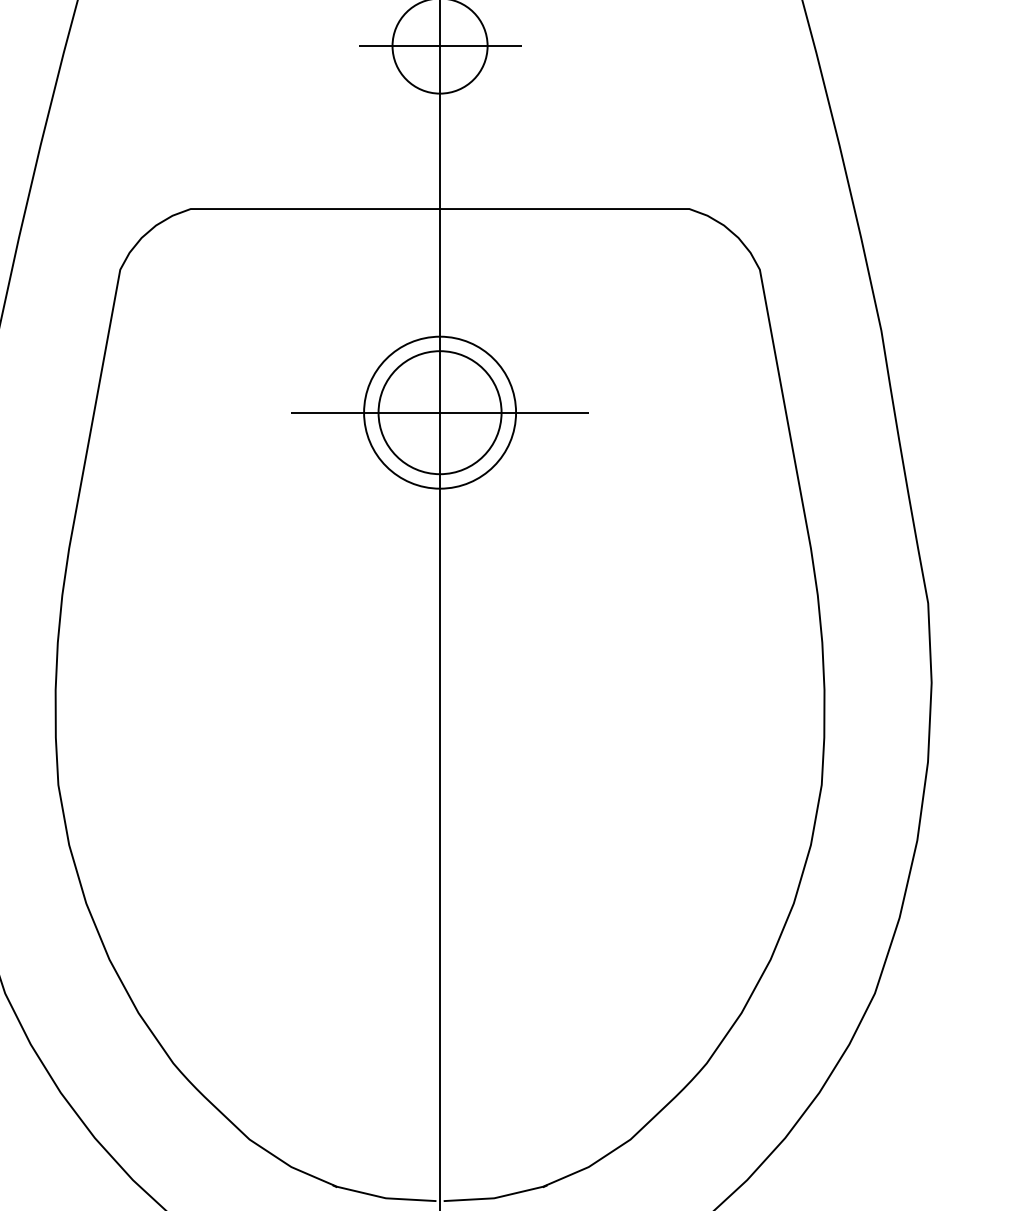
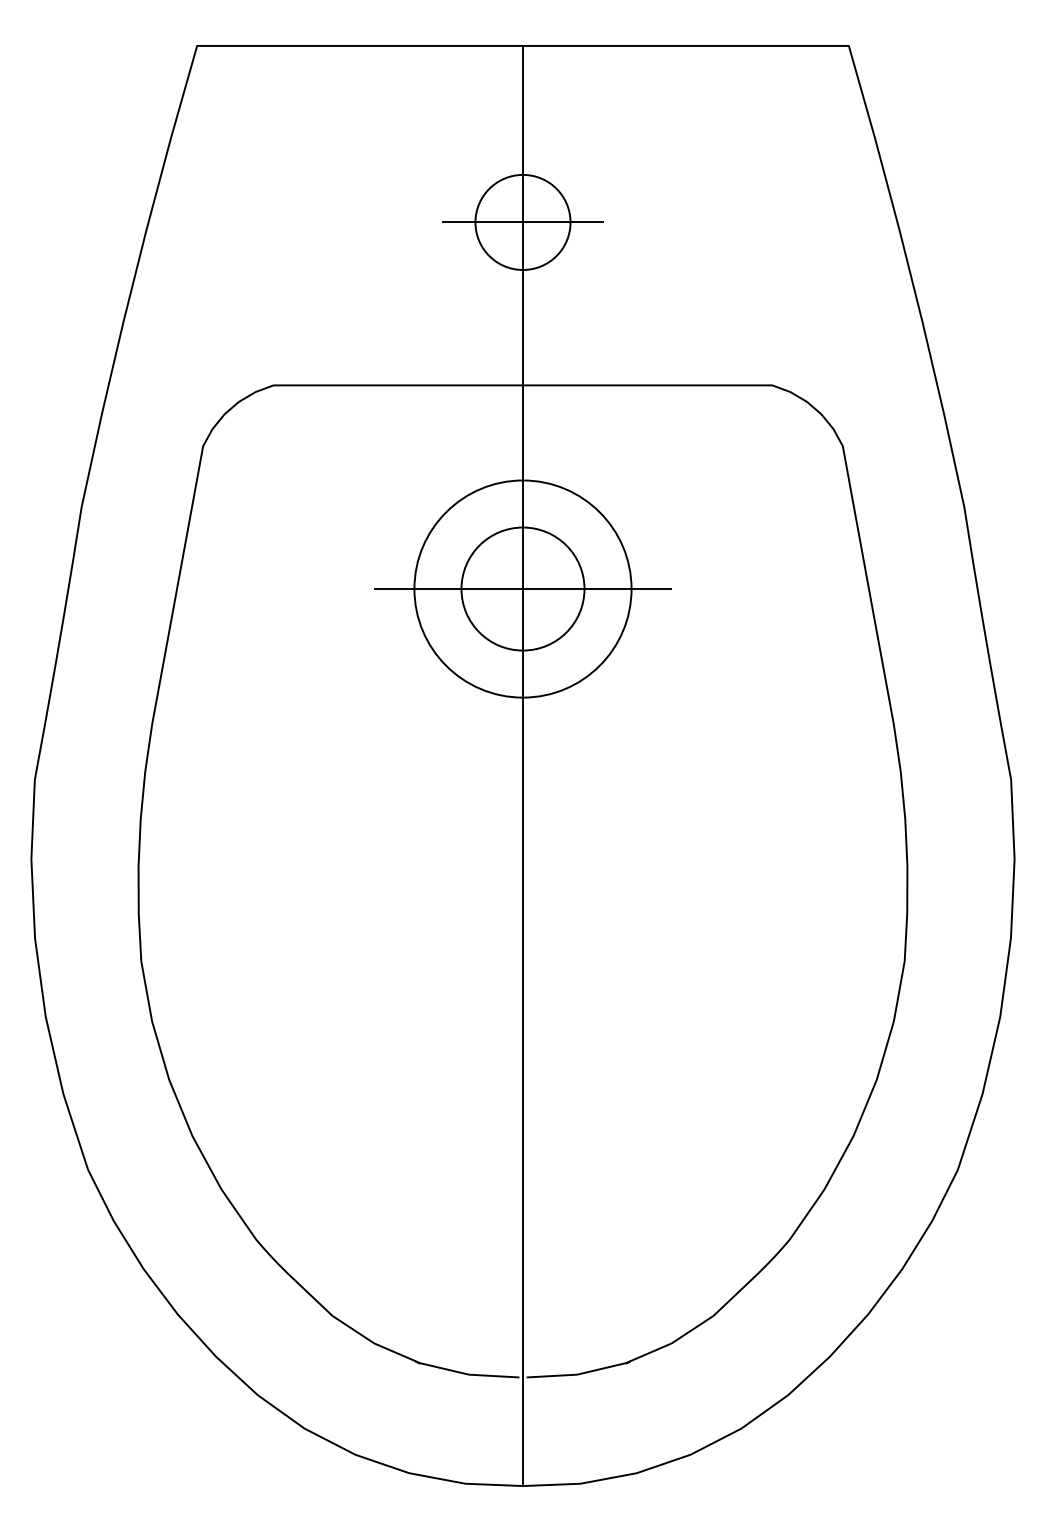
circle: (439, 412) -> (522, 588), size x1.43

